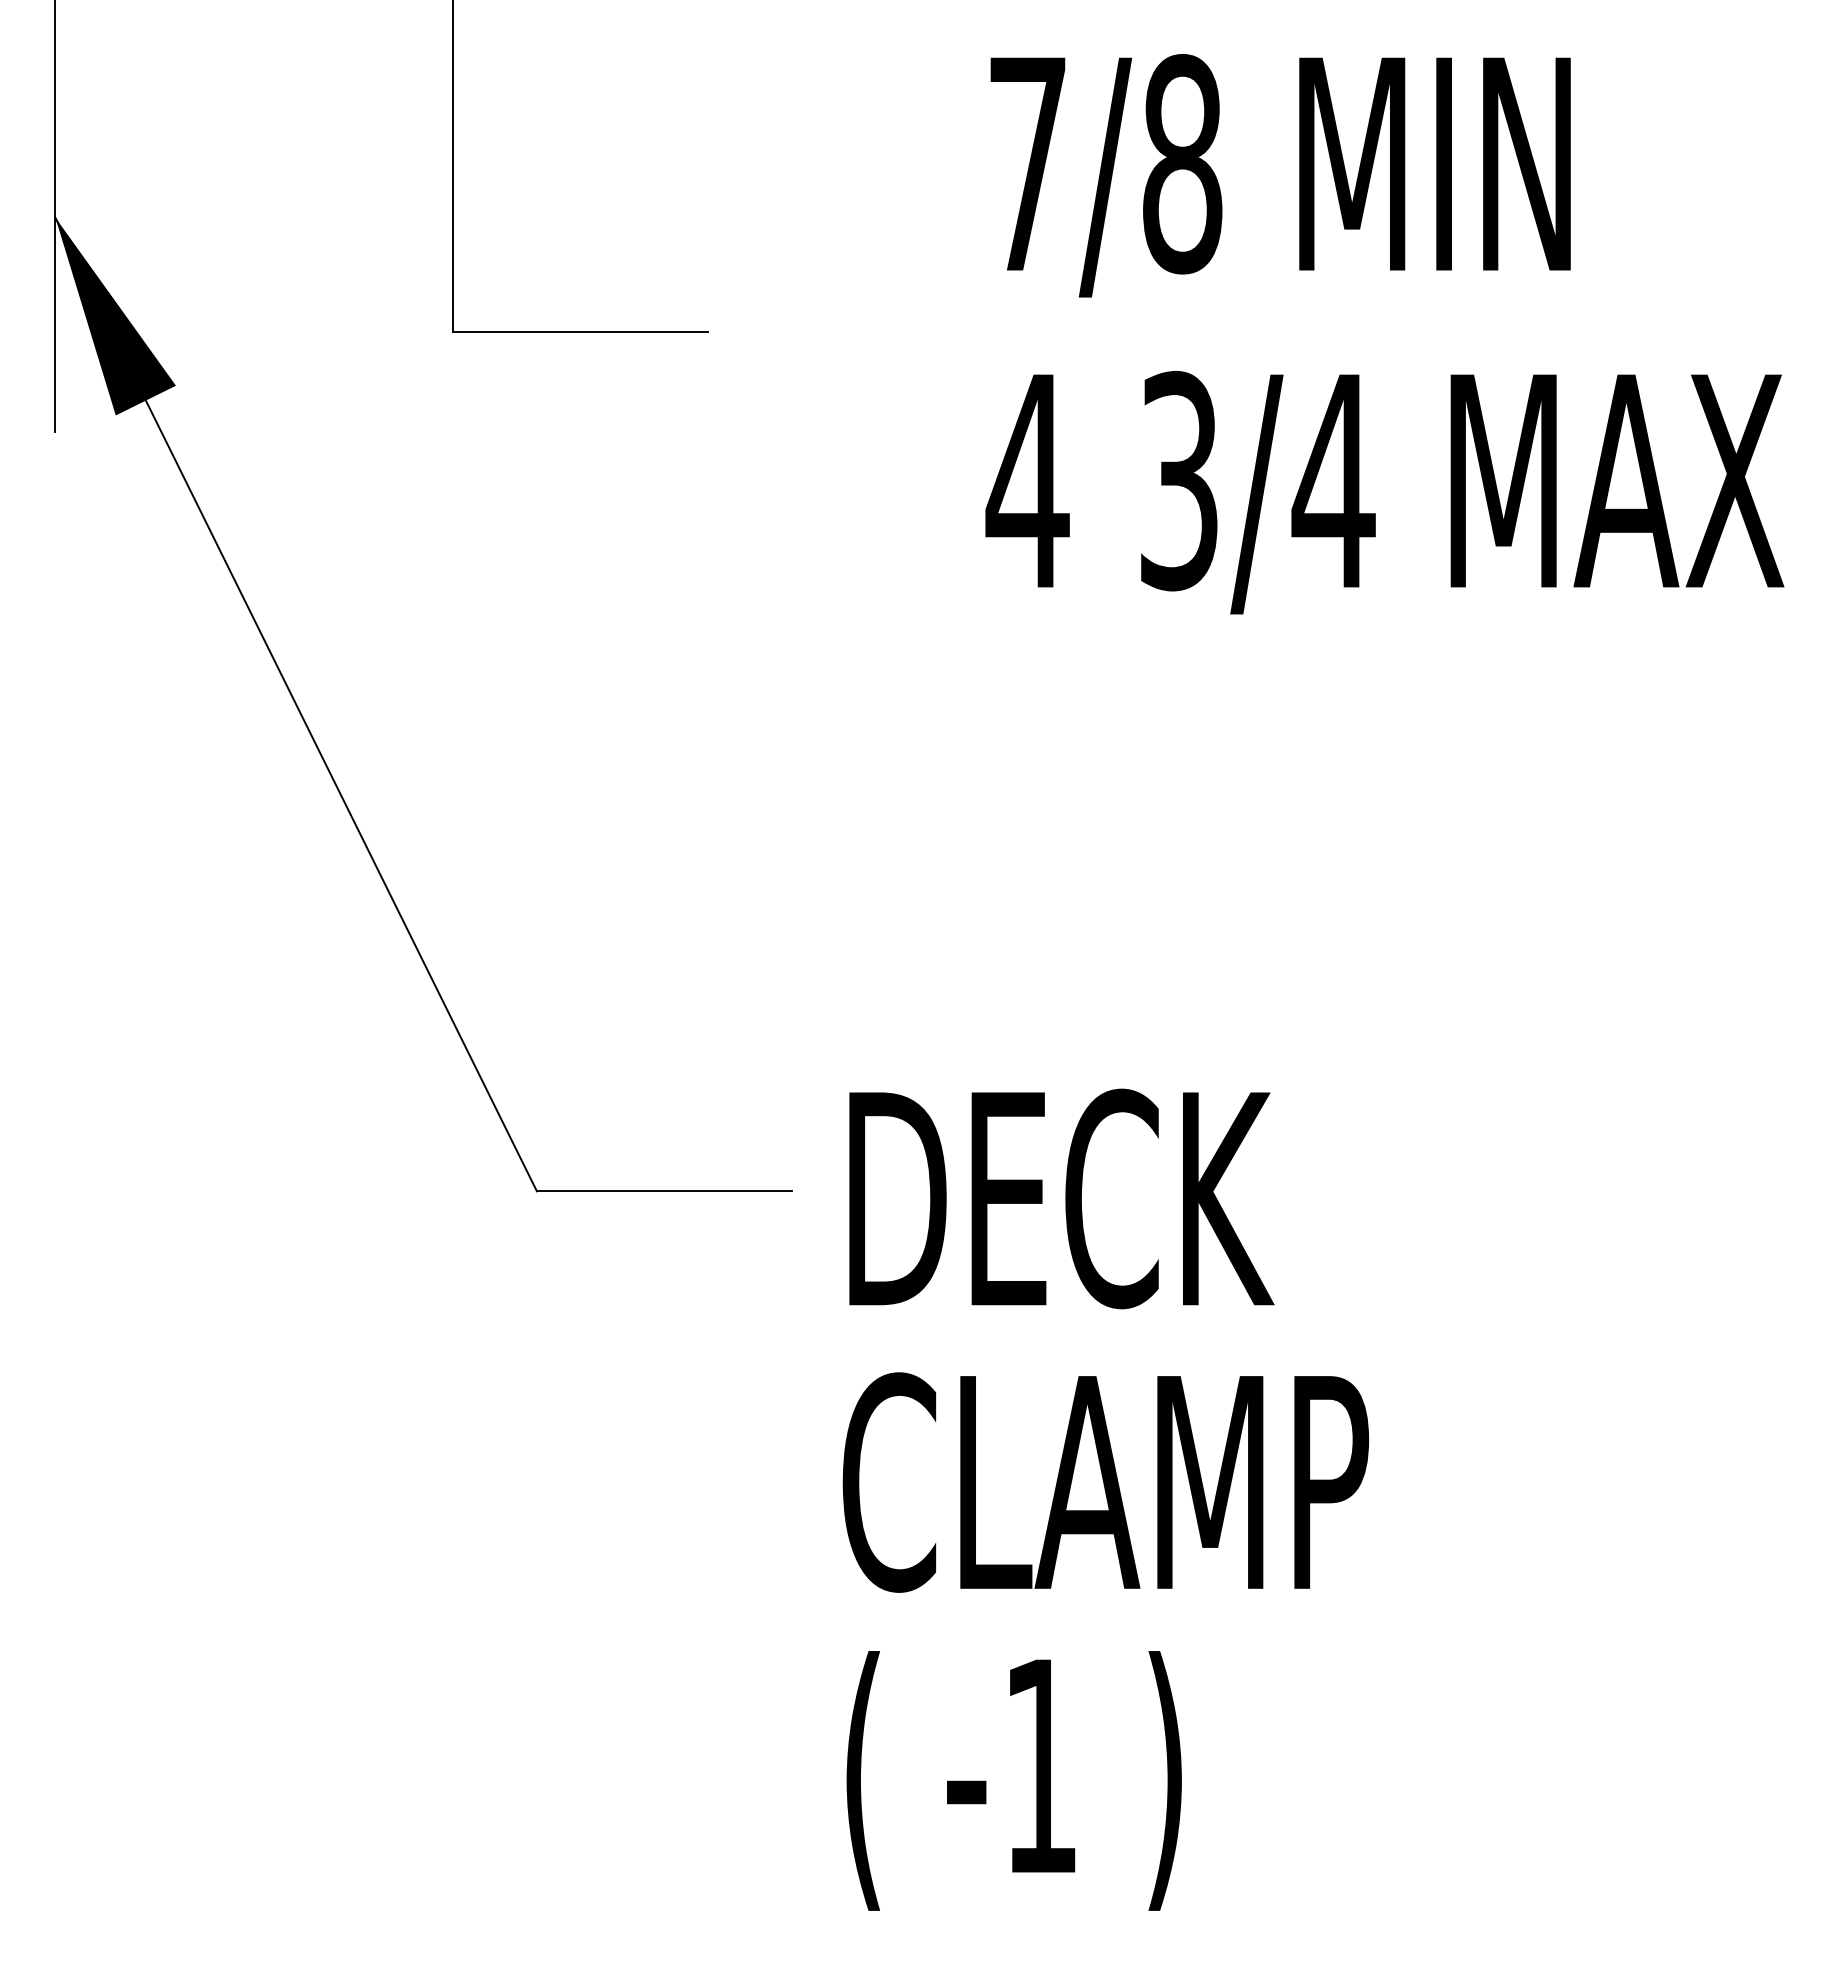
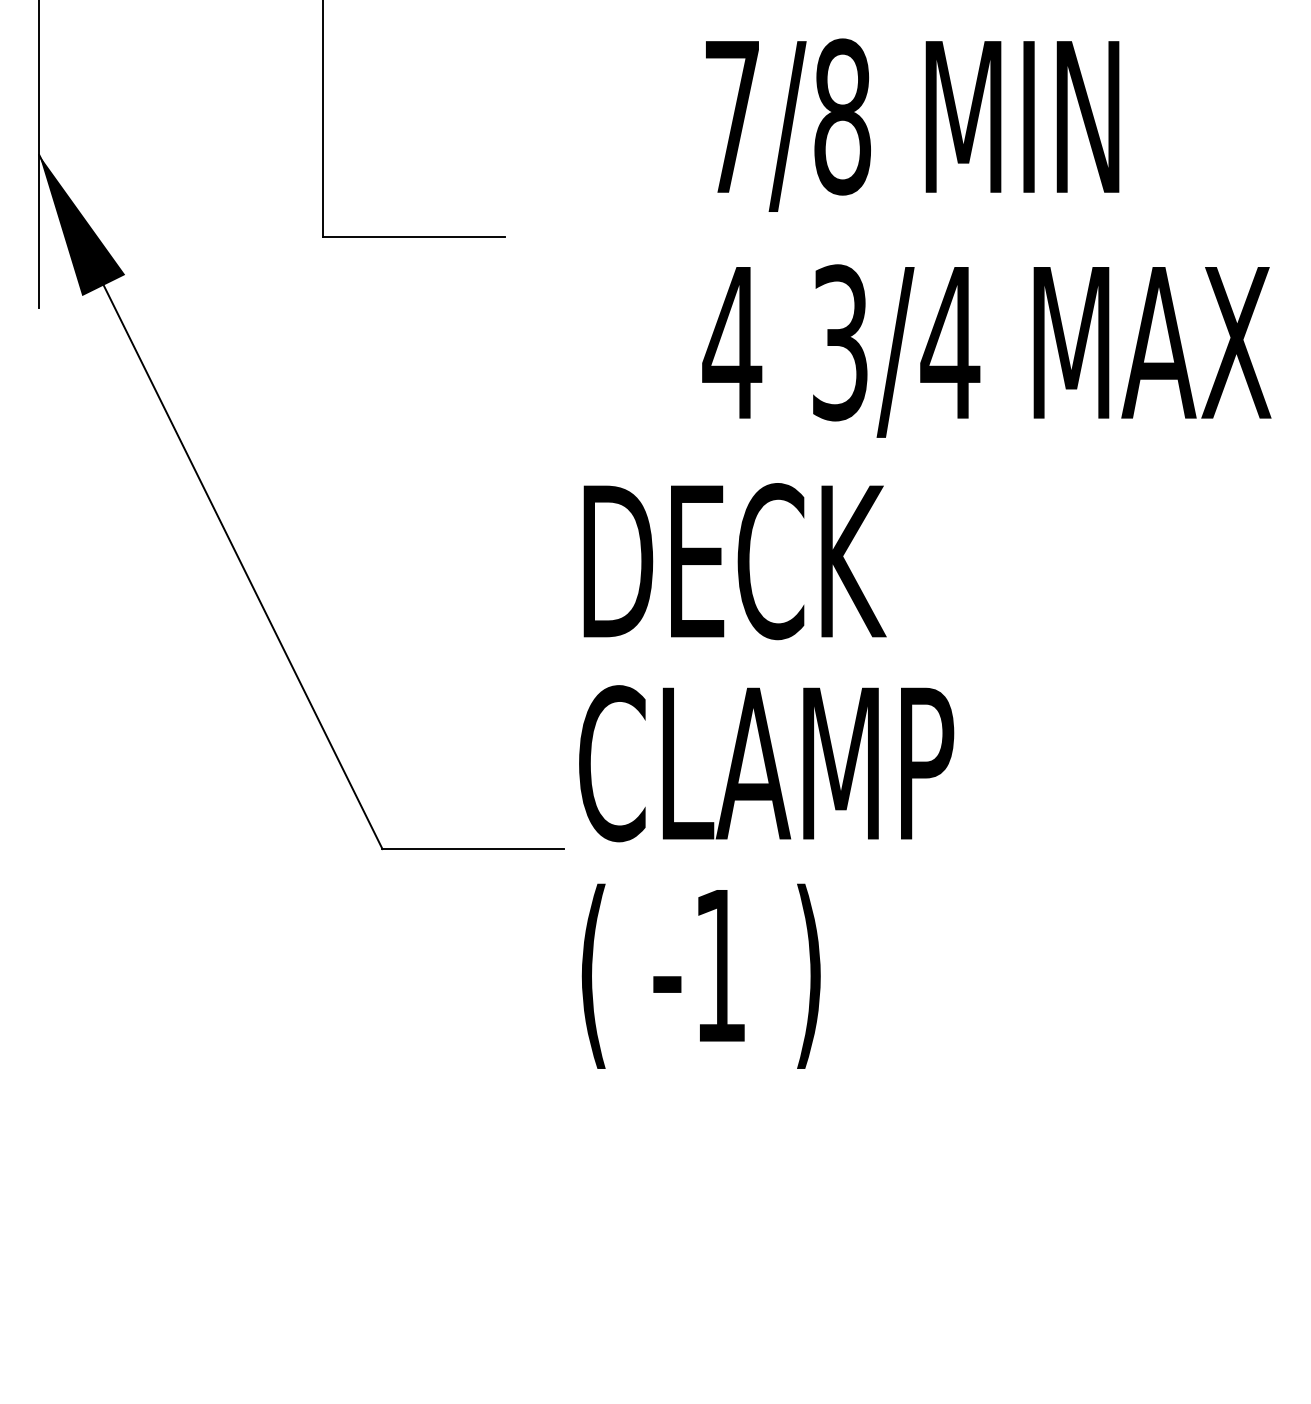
text: (1105, 1499) -> (766, 775), moved

